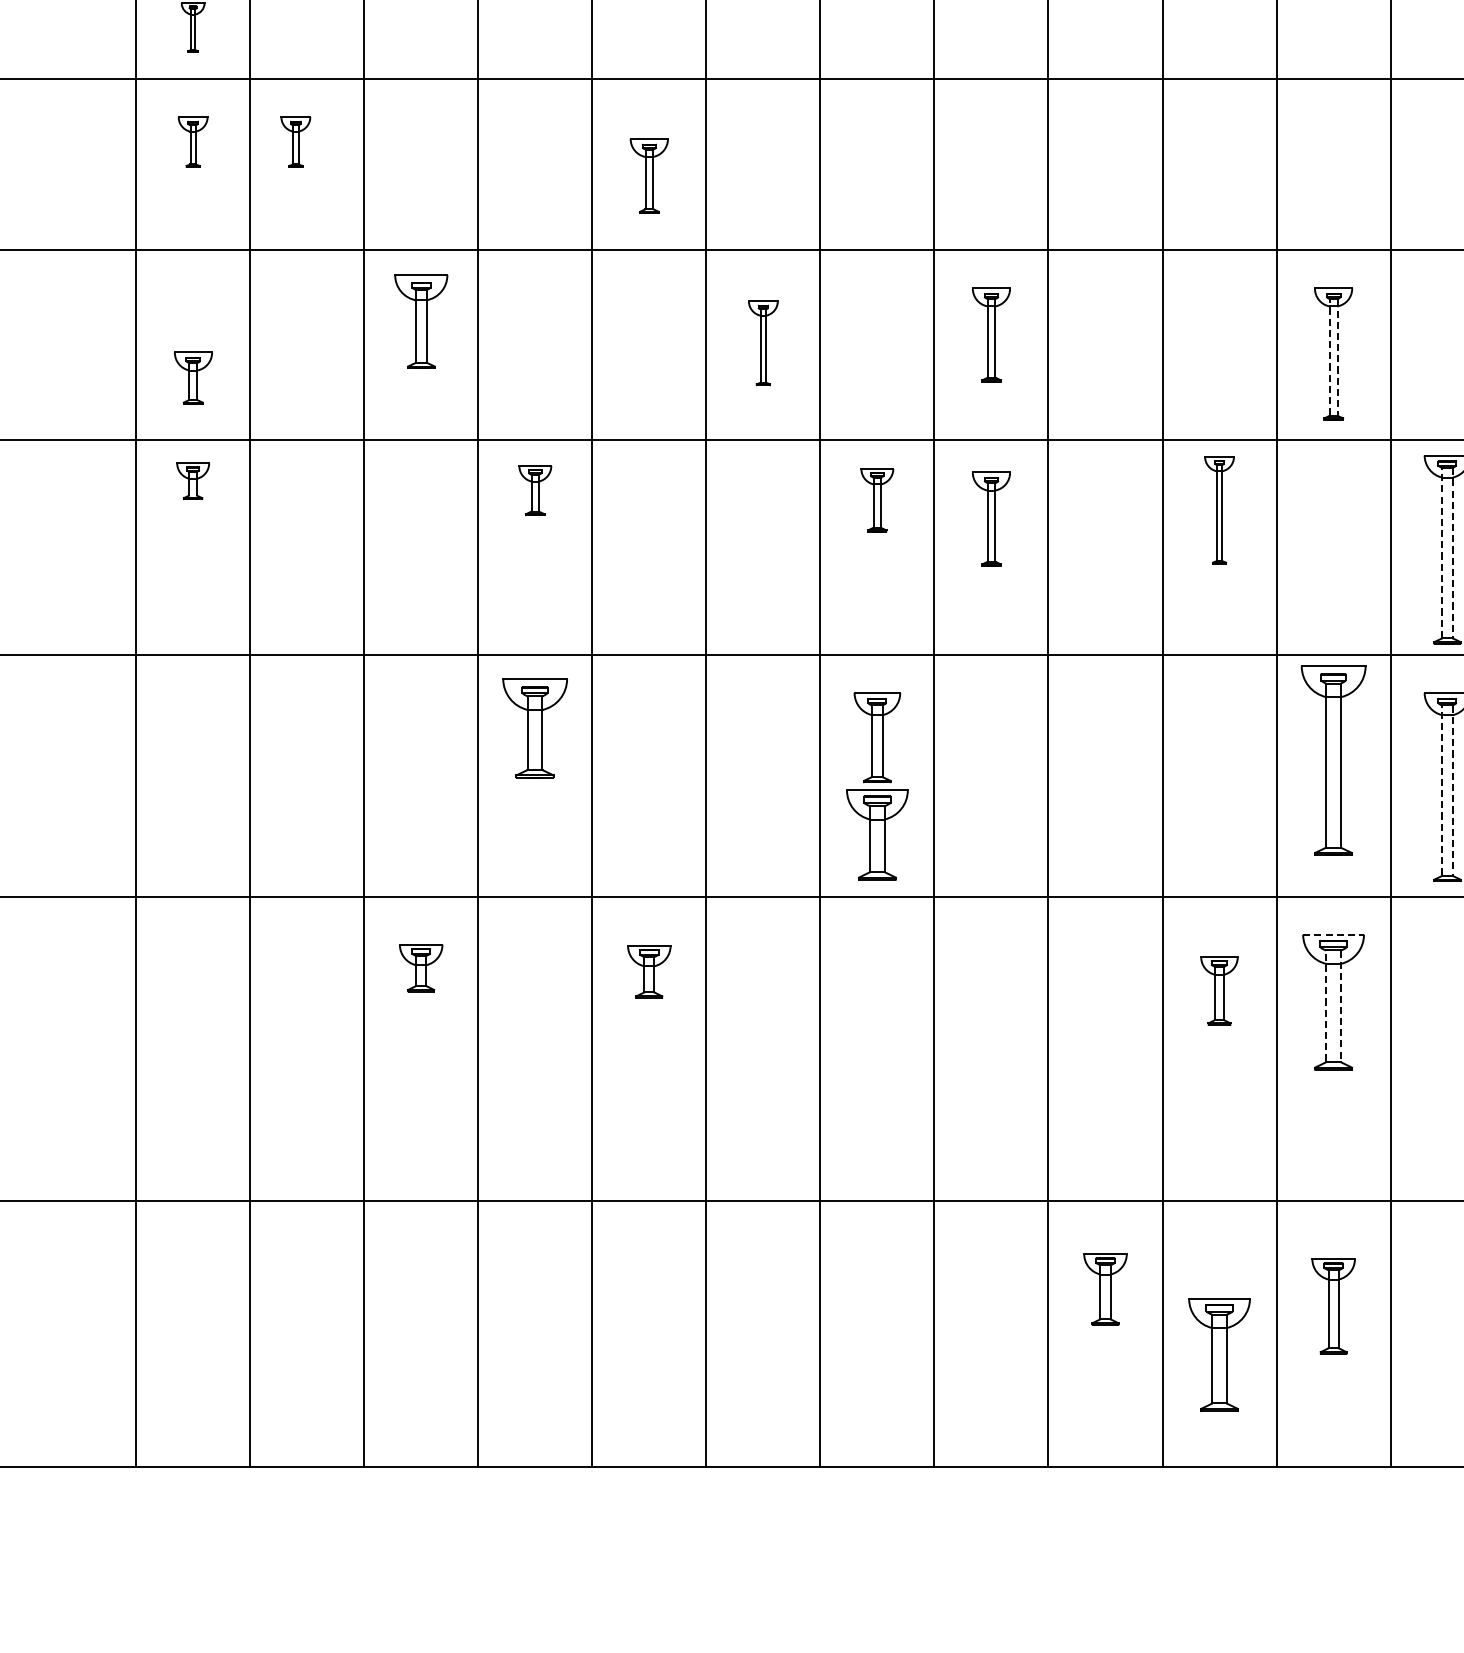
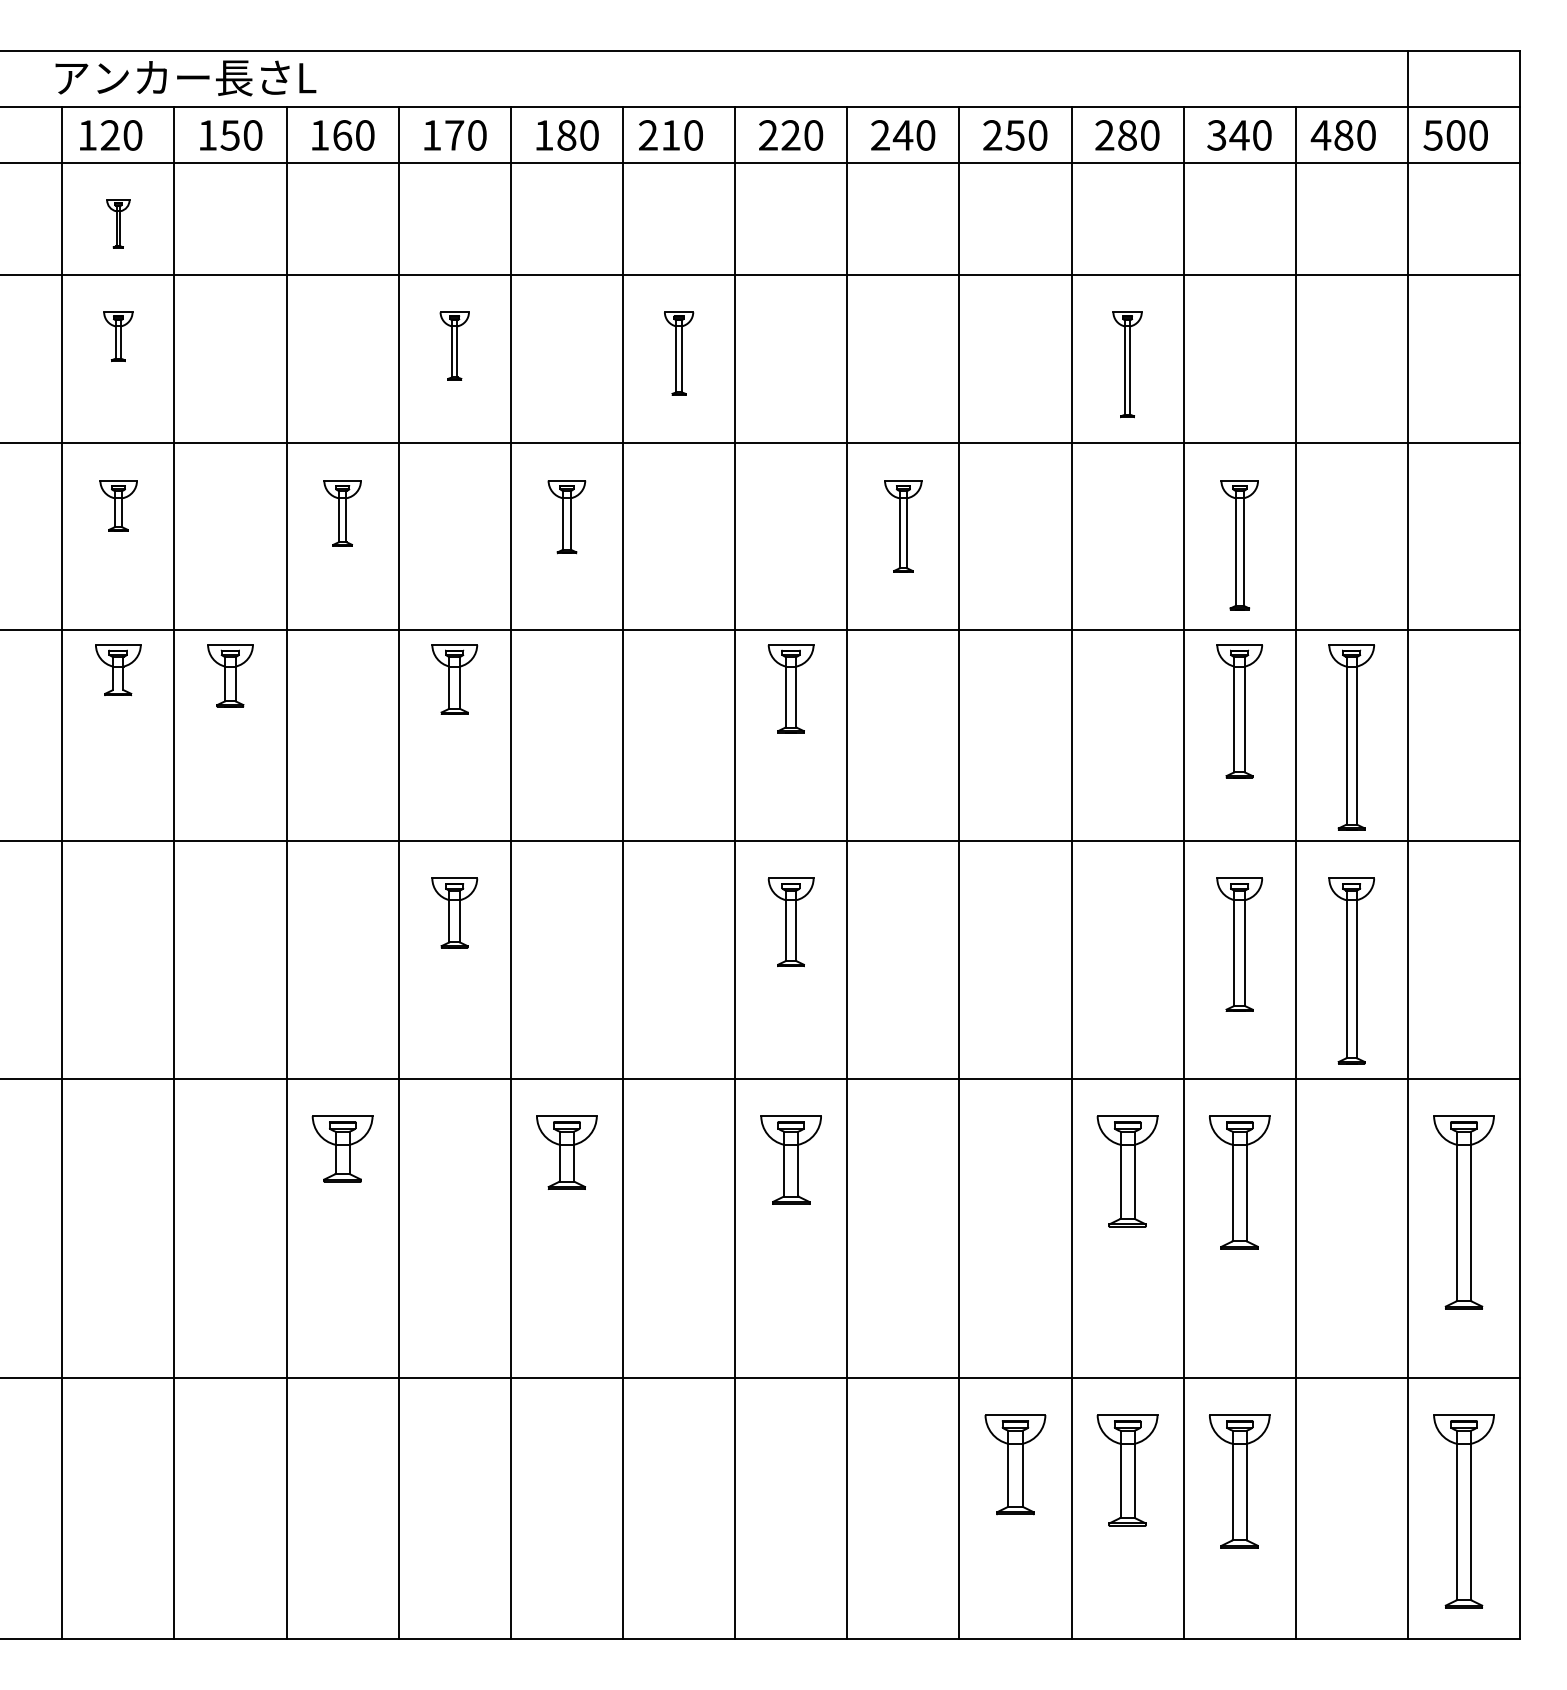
part: (296, 141) -> (219, 336), removed
part: (534, 151) -> (454, 345), added
part: (648, 176) -> (566, 517), moved
part: (421, 321) -> (342, 513), size x0.71
part: (763, 343) -> (679, 353), moved
line: (1330, 356) -> (1236, 547), dashed -> solid
line: (1337, 357) -> (1243, 548), dashed -> solid
part: (193, 377) -> (118, 505), moved
part: (193, 481) -> (118, 670), size x1.43
part: (307, 486) -> (230, 675), added
part: (534, 490) -> (454, 679), size x1.43
part: (876, 499) -> (790, 688), size x1.43
part: (1219, 510) -> (1127, 364), moved
part: (991, 519) -> (903, 707), removed
part: (1333, 523) -> (1239, 711), added
line: (1442, 552) -> (1346, 740), dashed -> solid
line: (1452, 553) -> (1356, 741), dashed -> solid
part: (534, 727) -> (454, 912), size x0.71
part: (1333, 760) -> (1239, 944), size x0.71
line: (1442, 789) -> (1346, 973), dashed -> solid
line: (1452, 790) -> (1356, 974), dashed -> solid
part: (876, 834) -> (790, 1159), moved
line: (1333, 934) -> (1239, 1115), dashed -> solid
part: (421, 967) -> (342, 1148), size x1.43
part: (648, 971) -> (566, 1152), size x1.43
part: (1219, 991) -> (1127, 1171), size x1.67
line: (1326, 1005) -> (1232, 1185), dashed -> solid
line: (1340, 1006) -> (1246, 1186), dashed -> solid
part: (1105, 1289) -> (1015, 1464), size x1.43
part: (1333, 1306) -> (1239, 1481), size x1.43
part: (1219, 1355) -> (1127, 1470), moved

